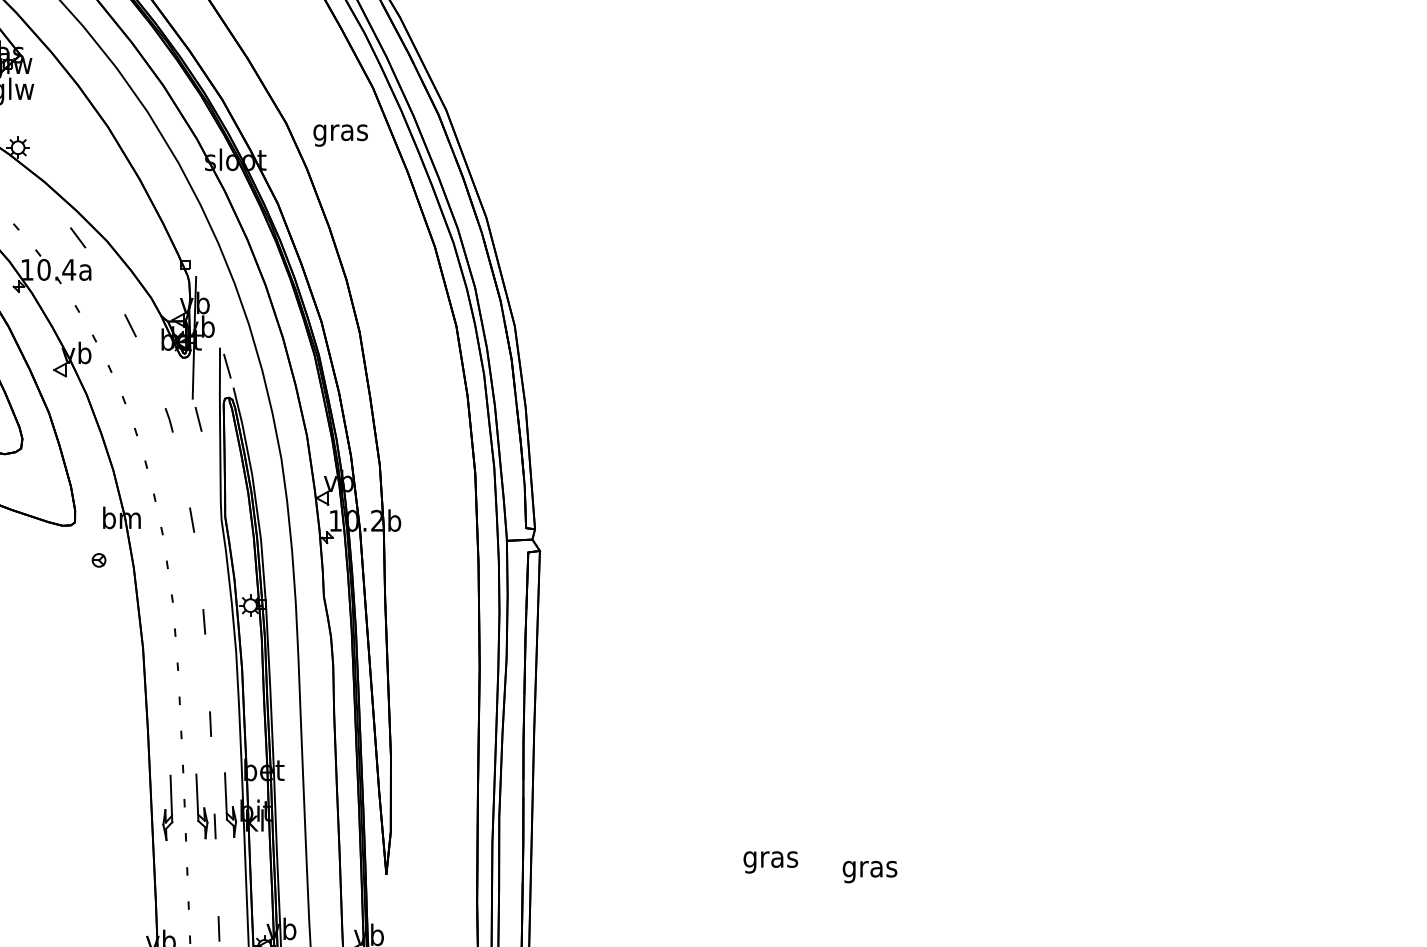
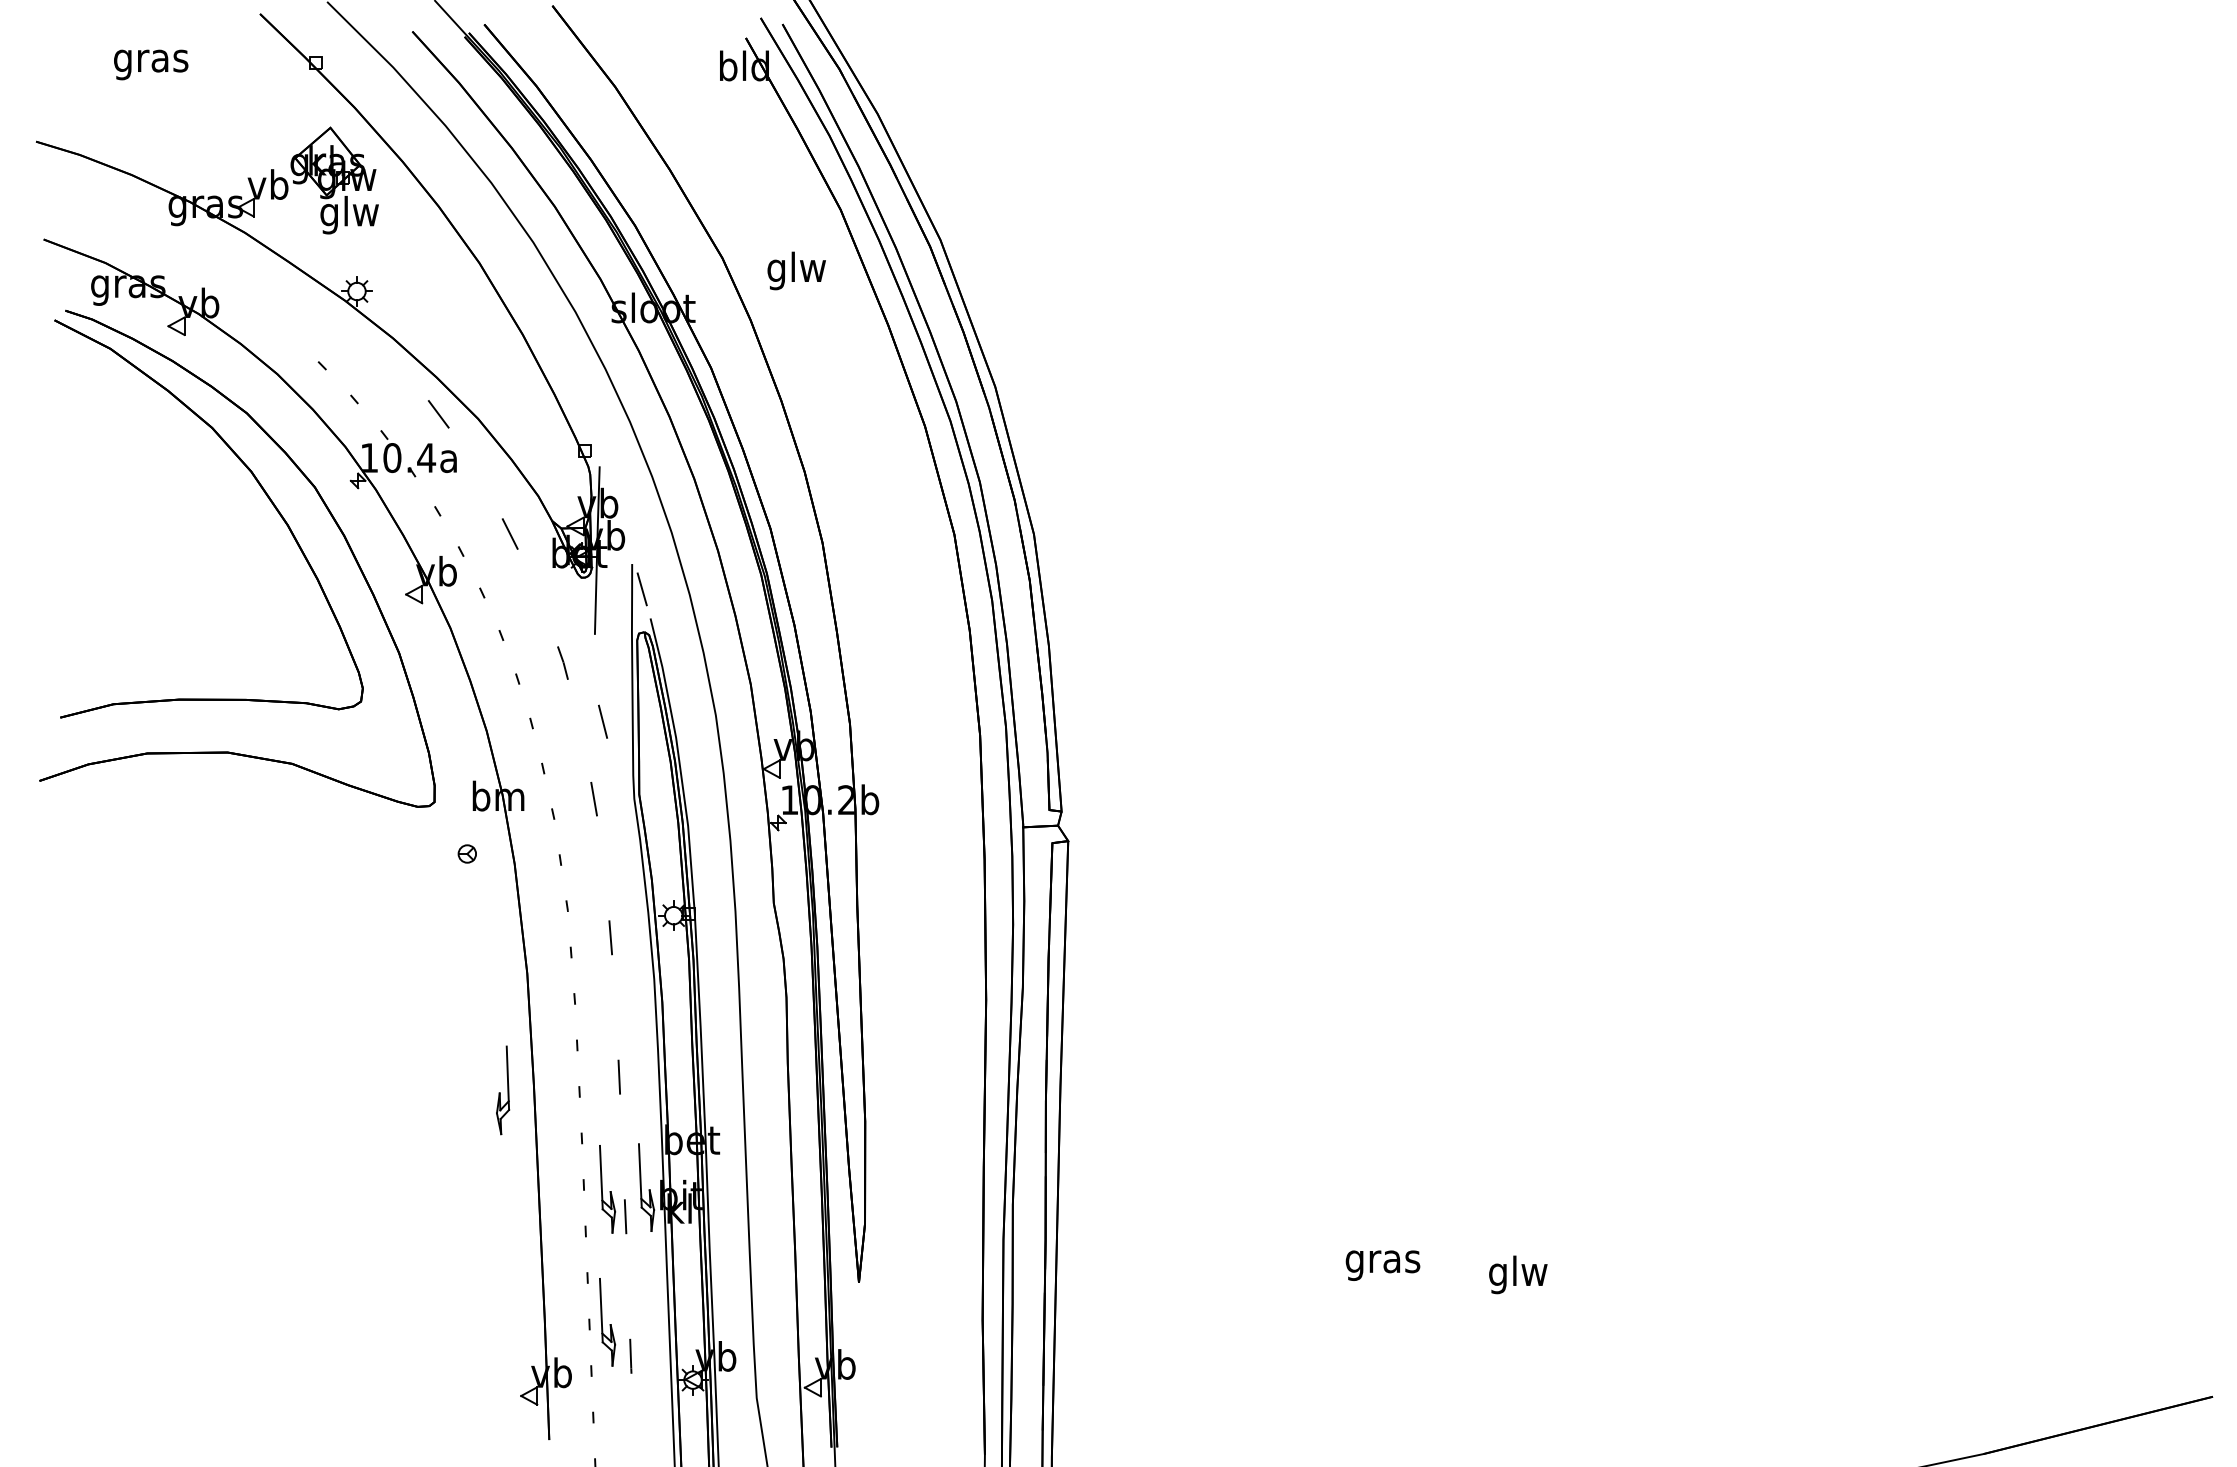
text: (340, 132) -> (796, 270), gras -> glw
line: (198, 419) -> (602, 721), moved
part: (168, 807) -> (503, 1090), moved
text: (870, 868) -> (1518, 1274), gras -> glw
part: (201, 904) -> (607, 1322), added

